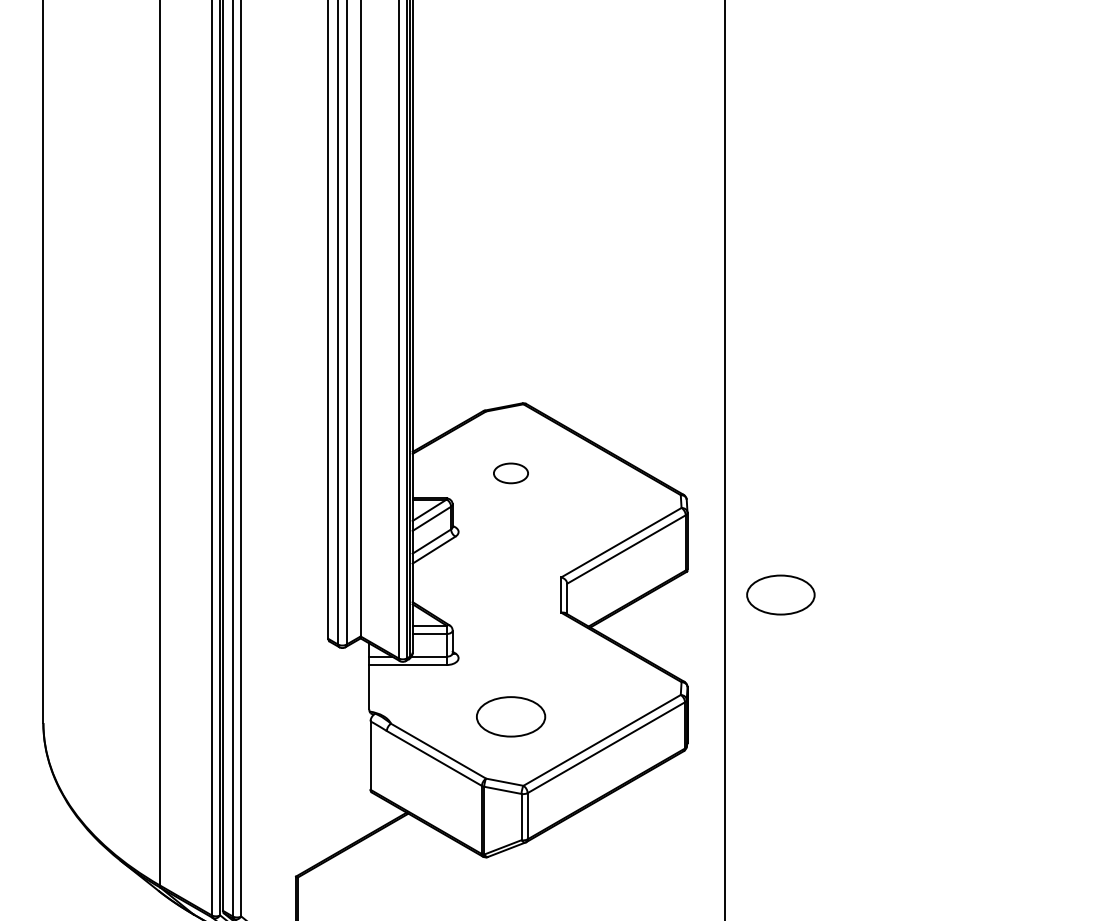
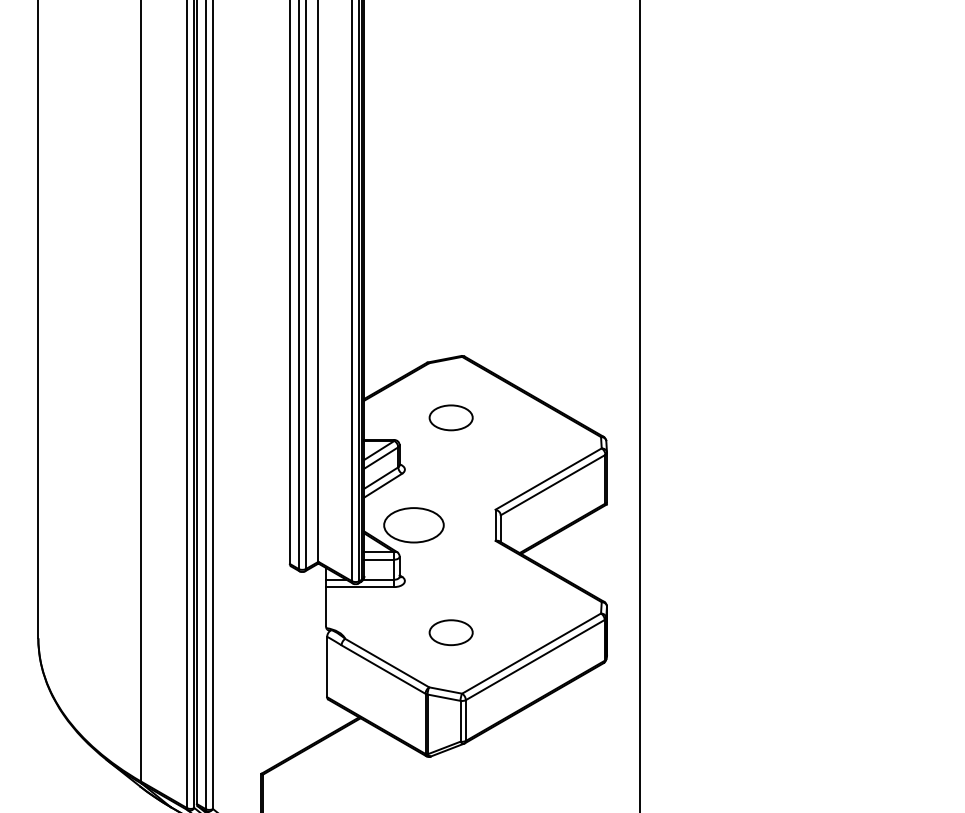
part: (510, 473) -> (450, 417), size x1.43
part: (780, 594) -> (413, 524), moved
part: (510, 716) -> (450, 632), size x0.71

